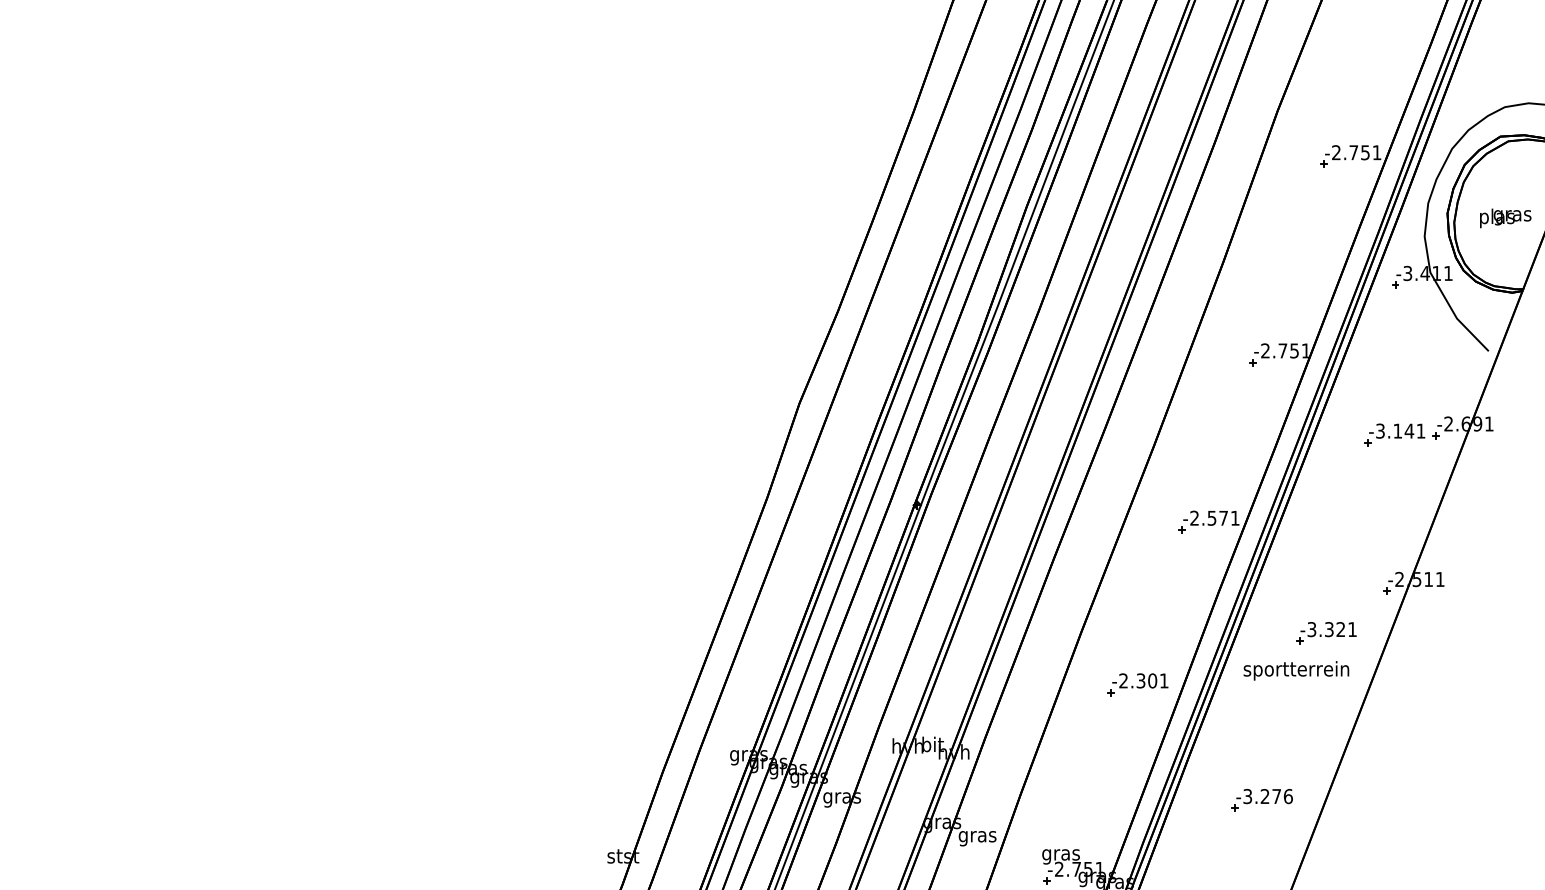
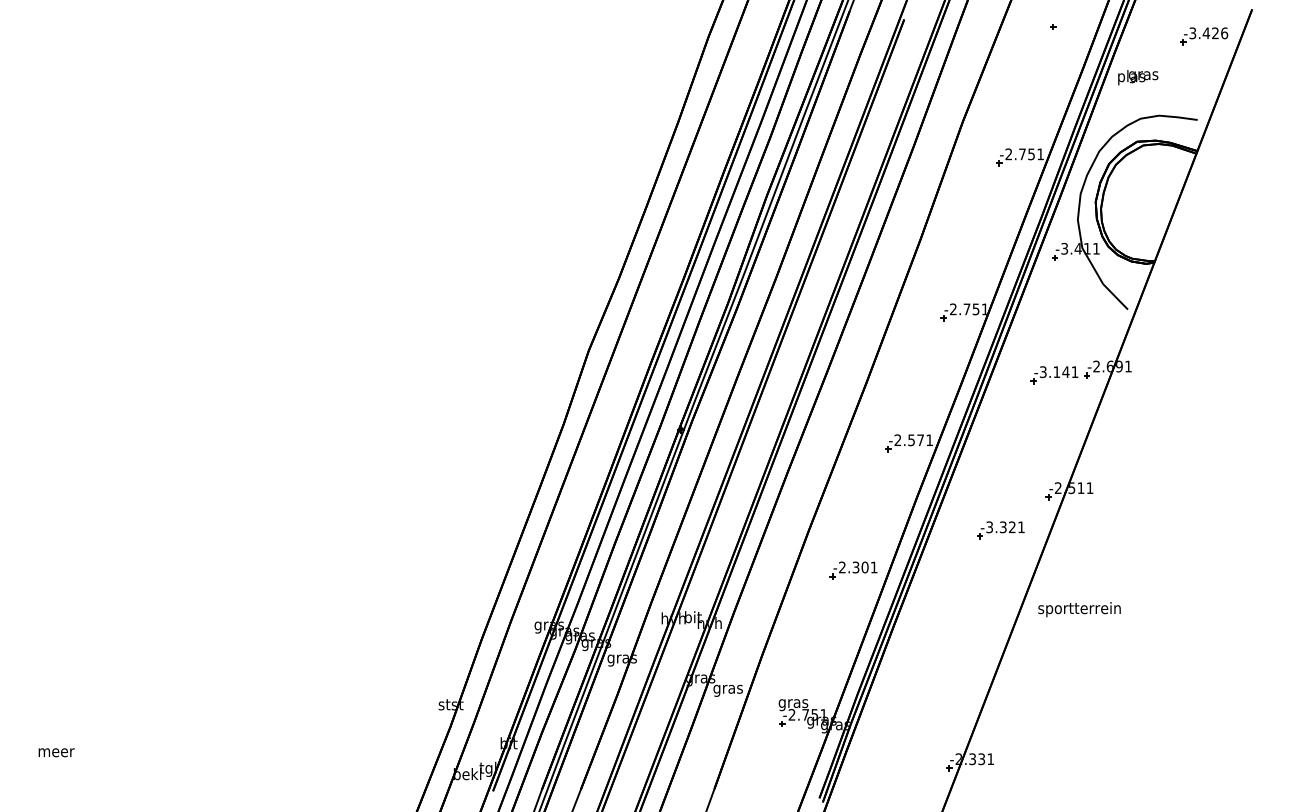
text: (1506, 218) -> (1138, 77), moved
text: (1296, 670) -> (1079, 609), moved
part: (1261, 799) -> (950, 660), removed

